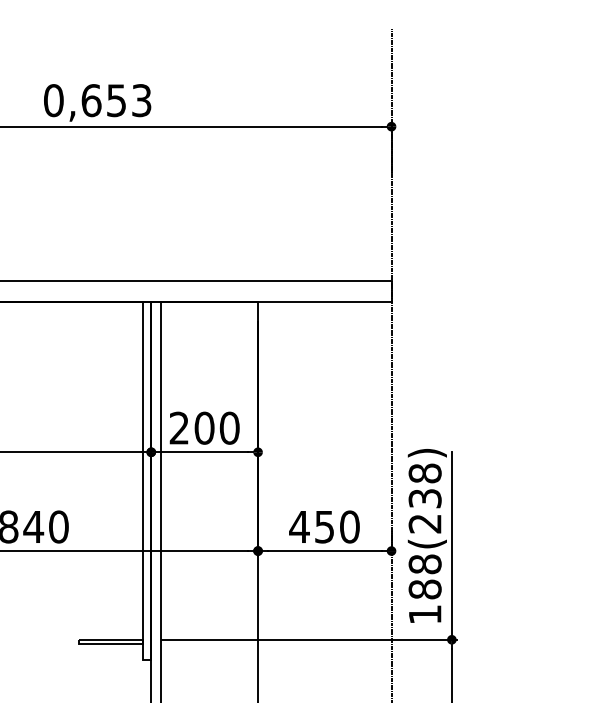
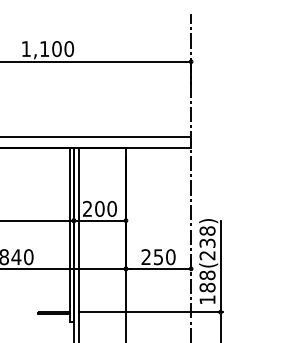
text: (97, 101) -> (47, 49), 0,653 -> 1,100
text: (300, 525) -> (146, 256), 450 -> 250

